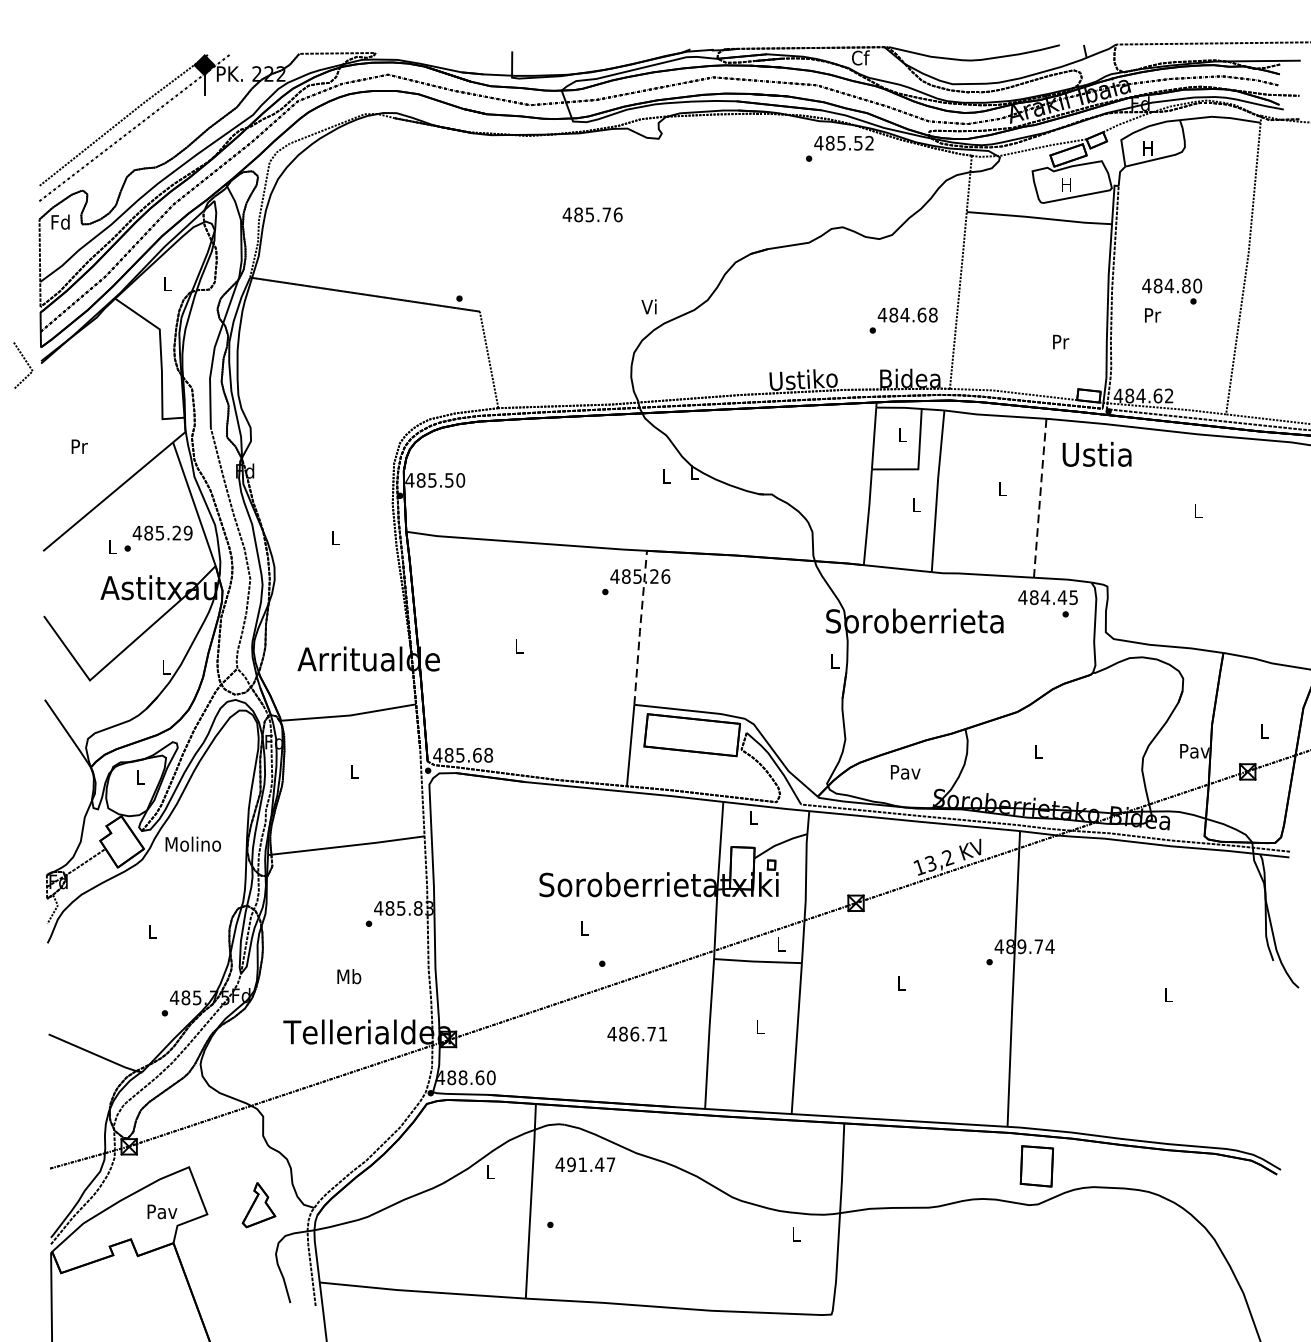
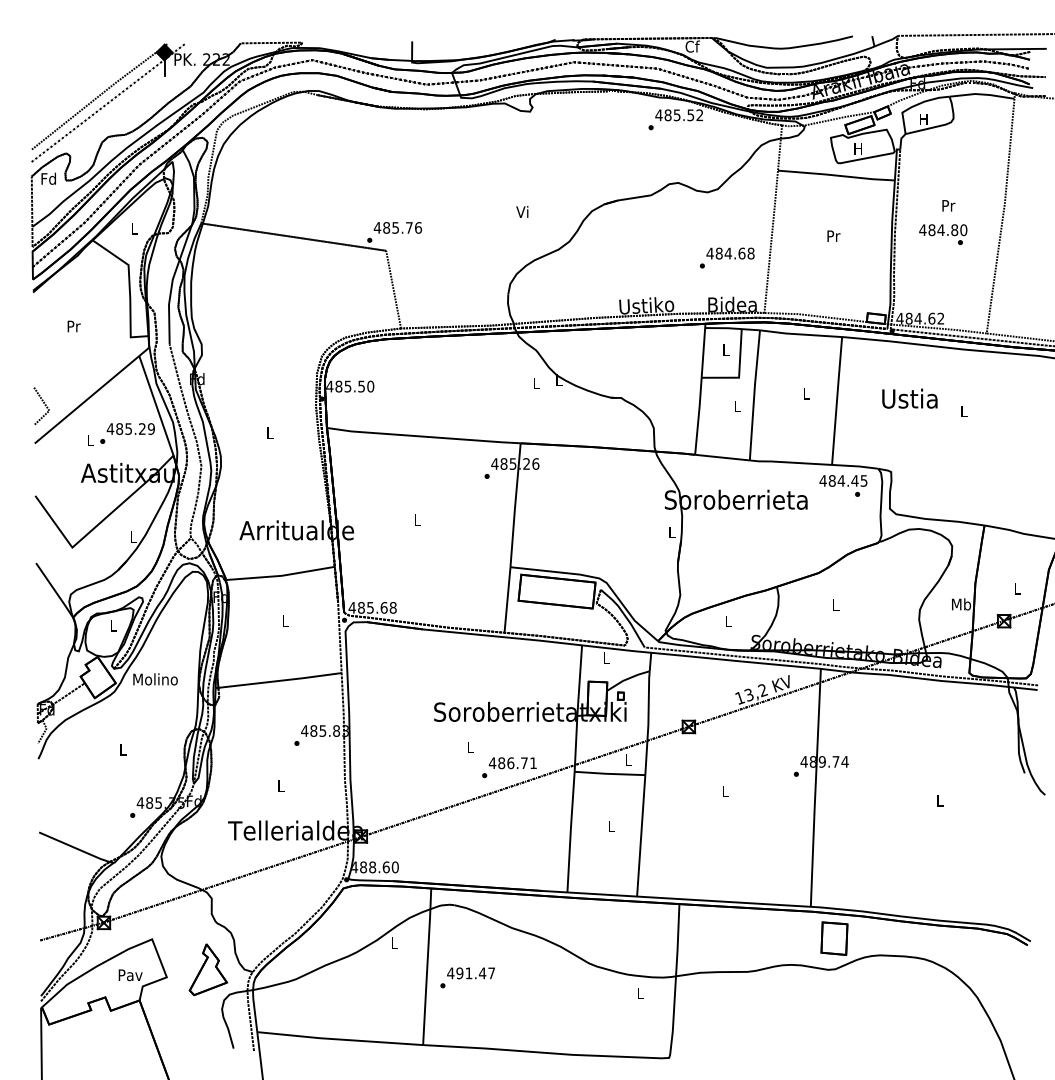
text: (592, 214) -> (397, 227), moved
text: (649, 306) -> (522, 211), moved
text: (1152, 314) -> (948, 205), moved
text: (1060, 341) -> (833, 235), moved
line: (25, 362) -> (43, 403), moved
text: (78, 446) -> (73, 326), moved
text: (1096, 454) -> (909, 398), moved
line: (1040, 496) -> (837, 399), dashed -> solid
line: (640, 628) -> (515, 505), dashed -> solid
text: (1193, 751) -> (960, 604), Pav -> Mb
text: (905, 772) -> (728, 621), Pav -> L
text: (348, 976) -> (280, 785), Mb -> L
text: (636, 1034) -> (512, 763), moved
text: (584, 1164) -> (470, 973), moved
part: (259, 1204) -> (208, 969), size x1.43

